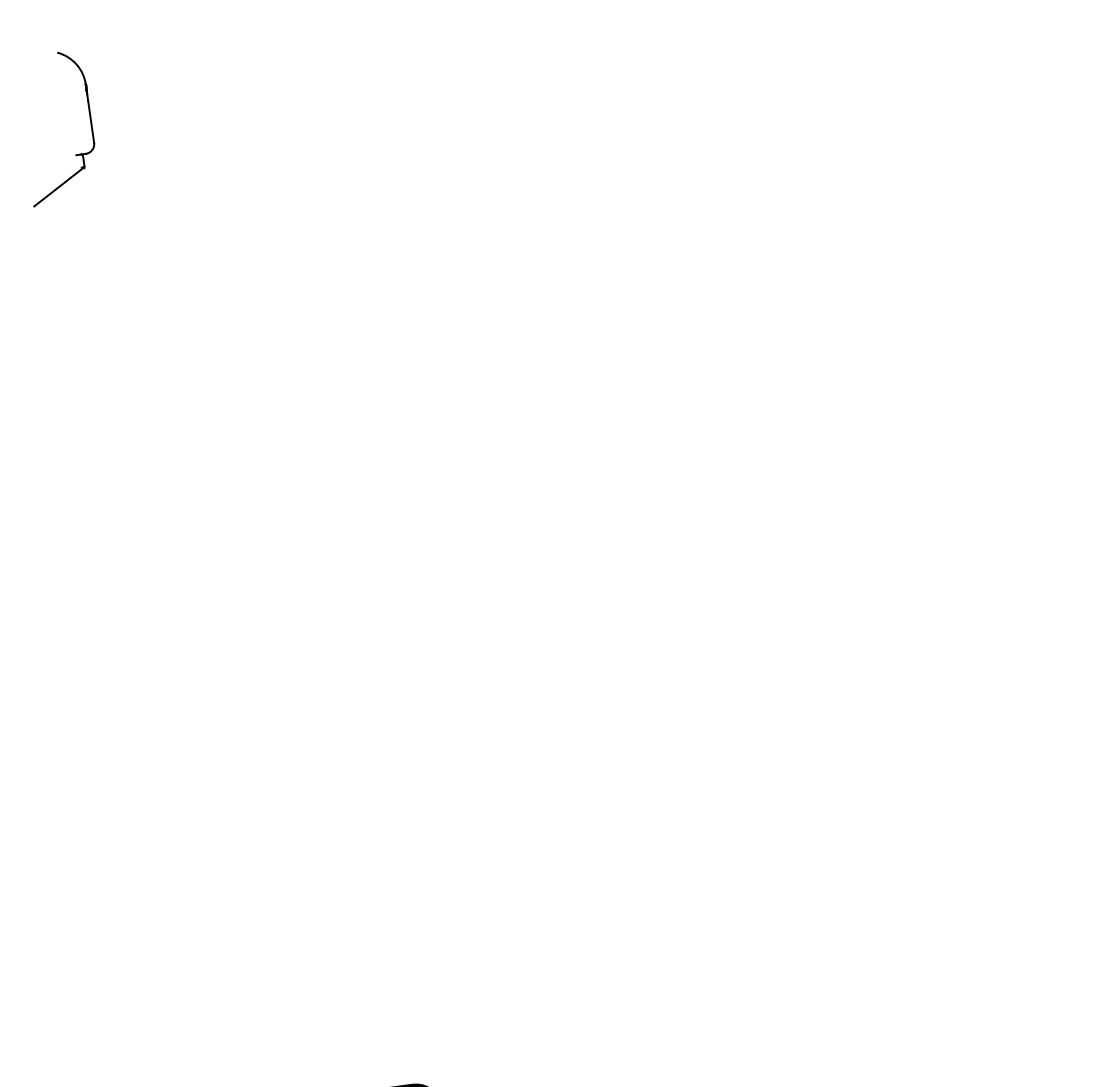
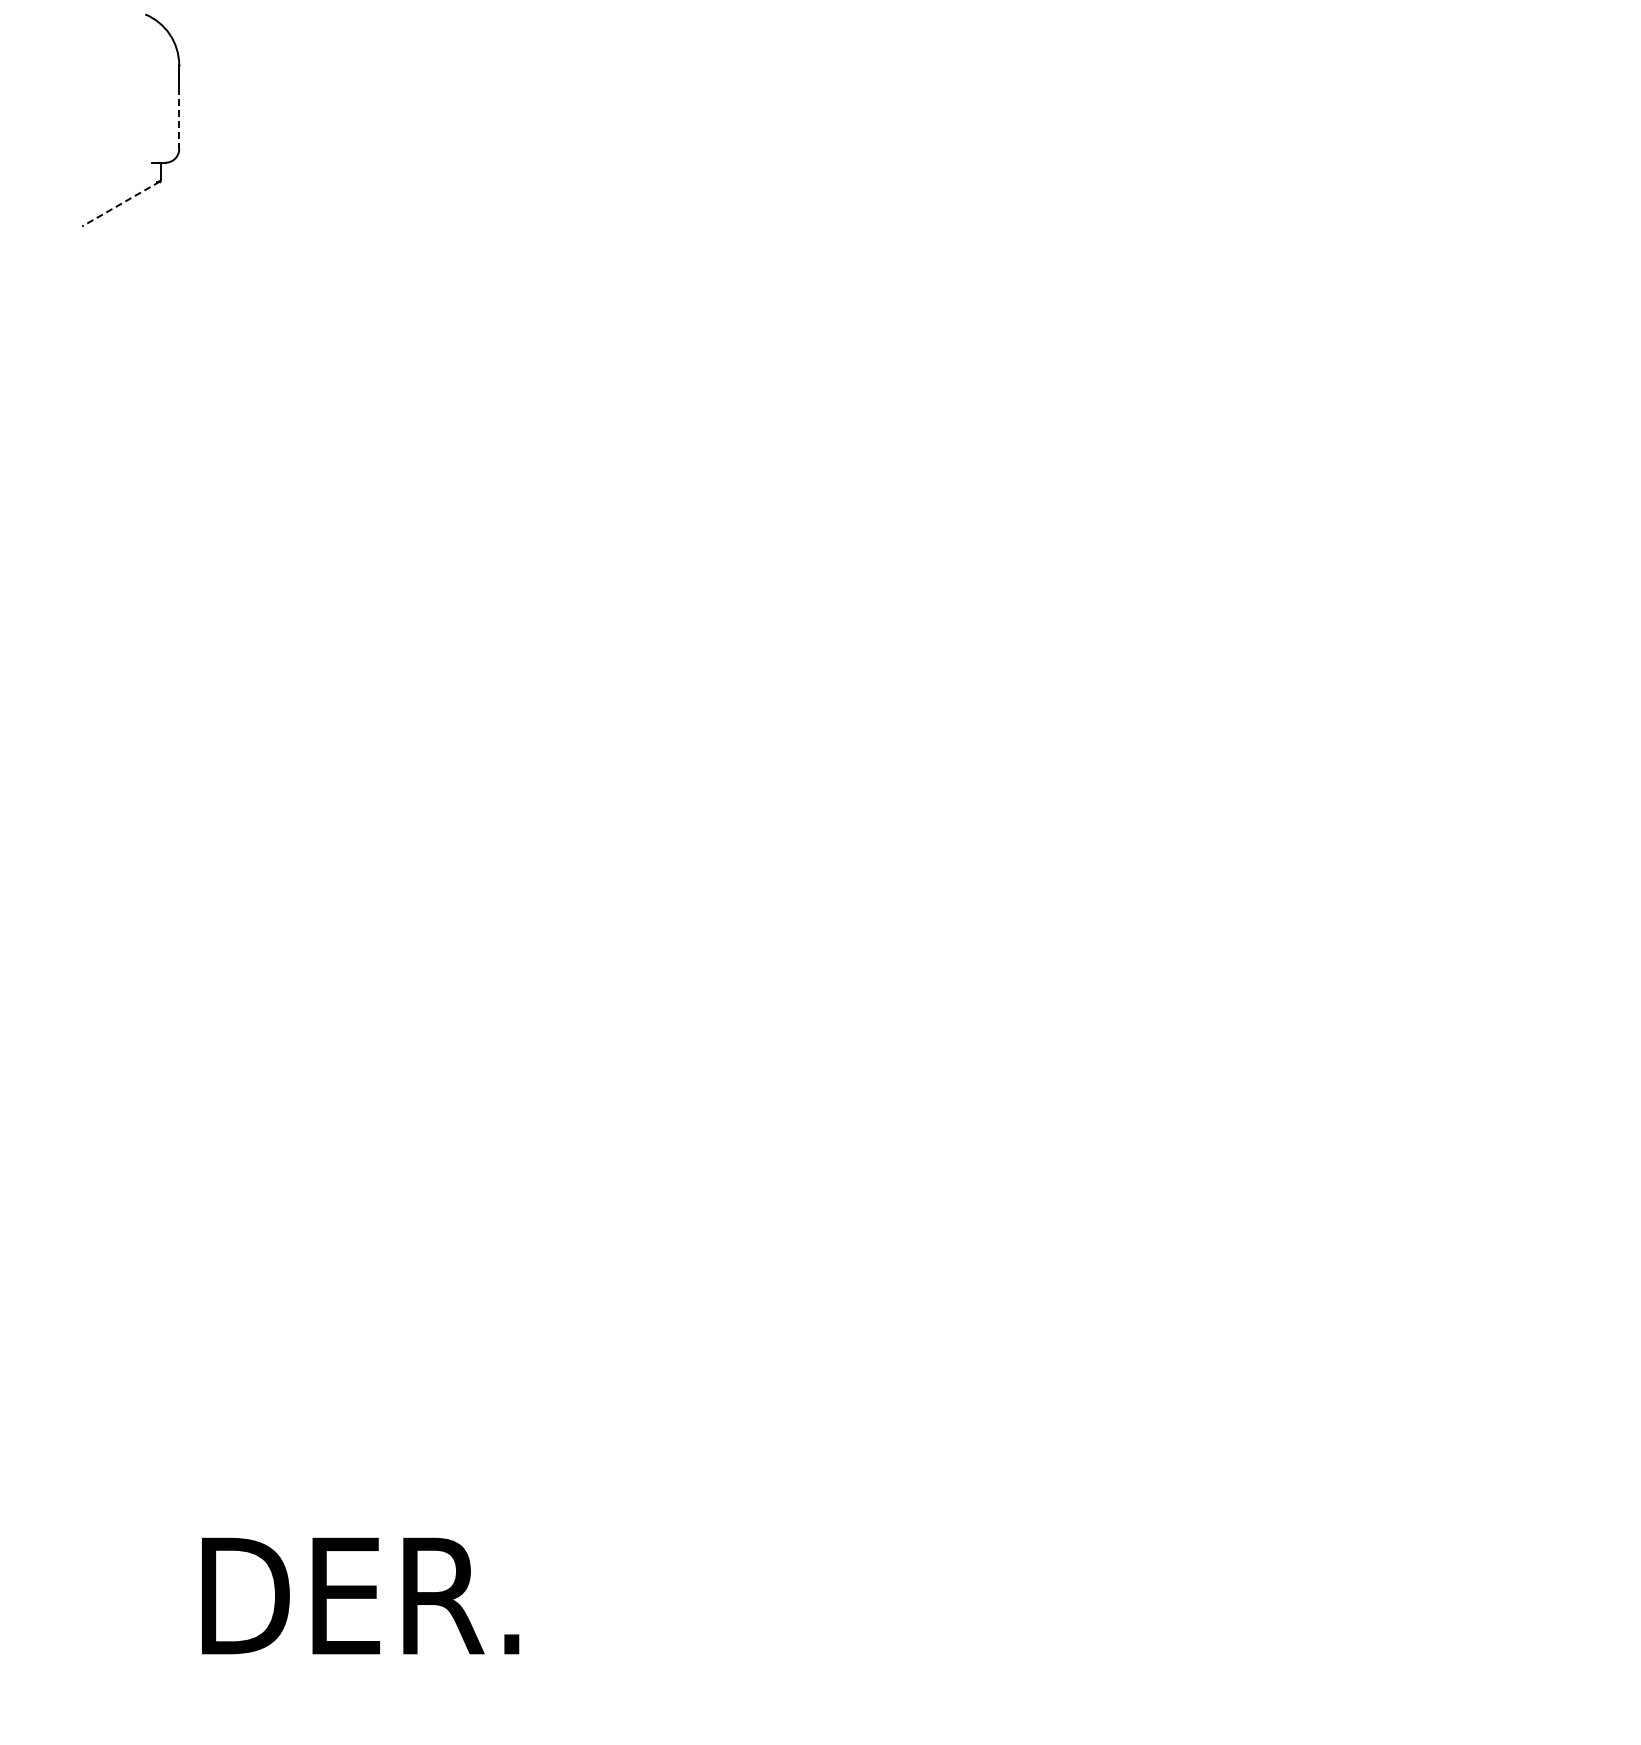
line: (91, 122) -> (179, 119), solid -> dashed
line: (59, 187) -> (121, 204), solid -> dashed

